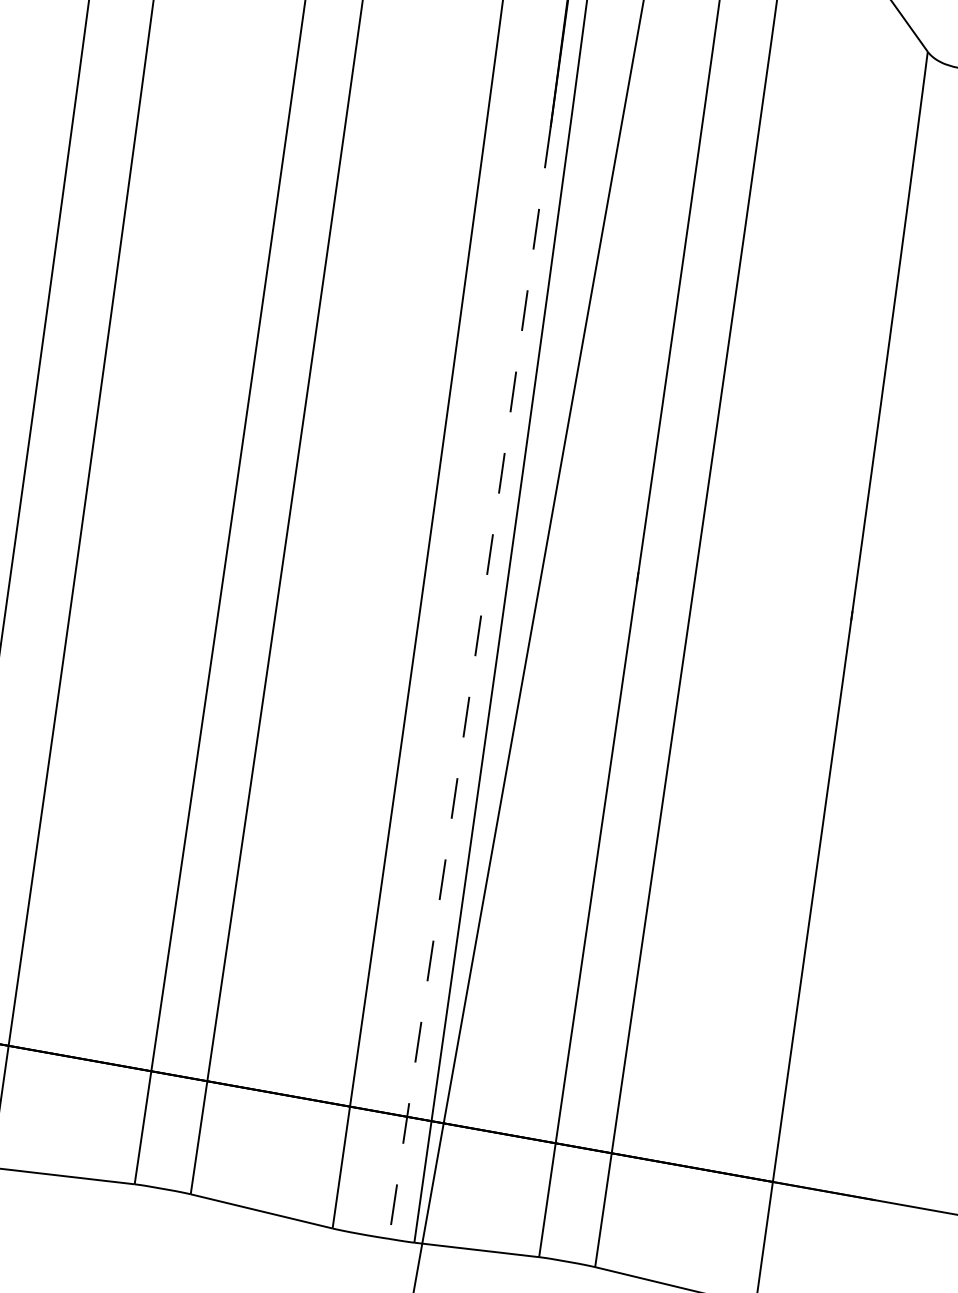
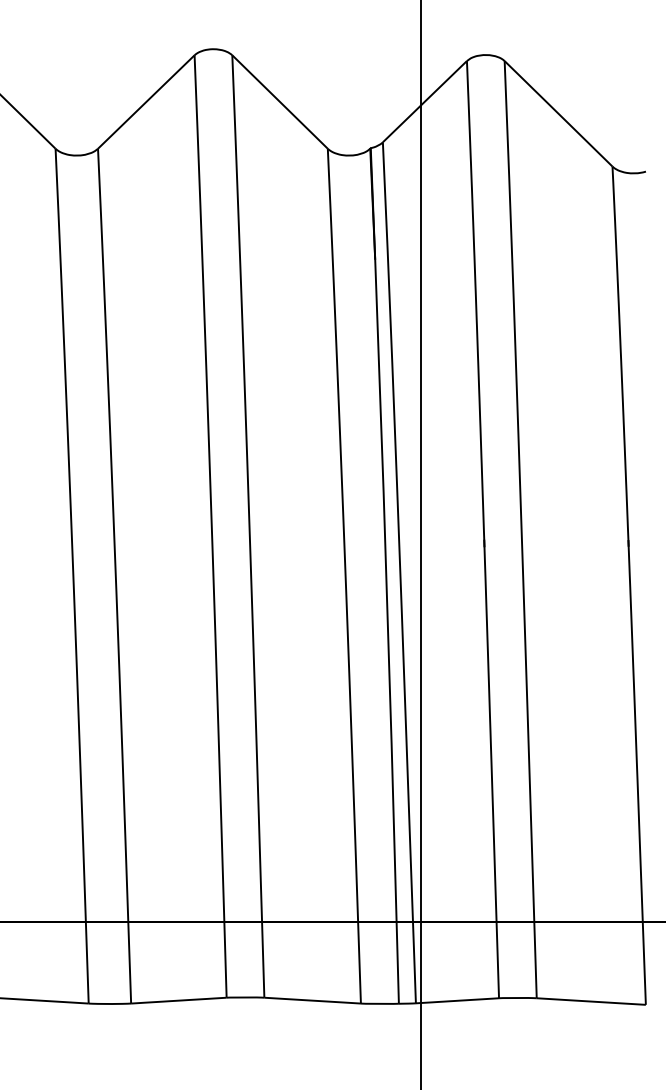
line: (471, 684) -> (388, 632), dashed -> solid

